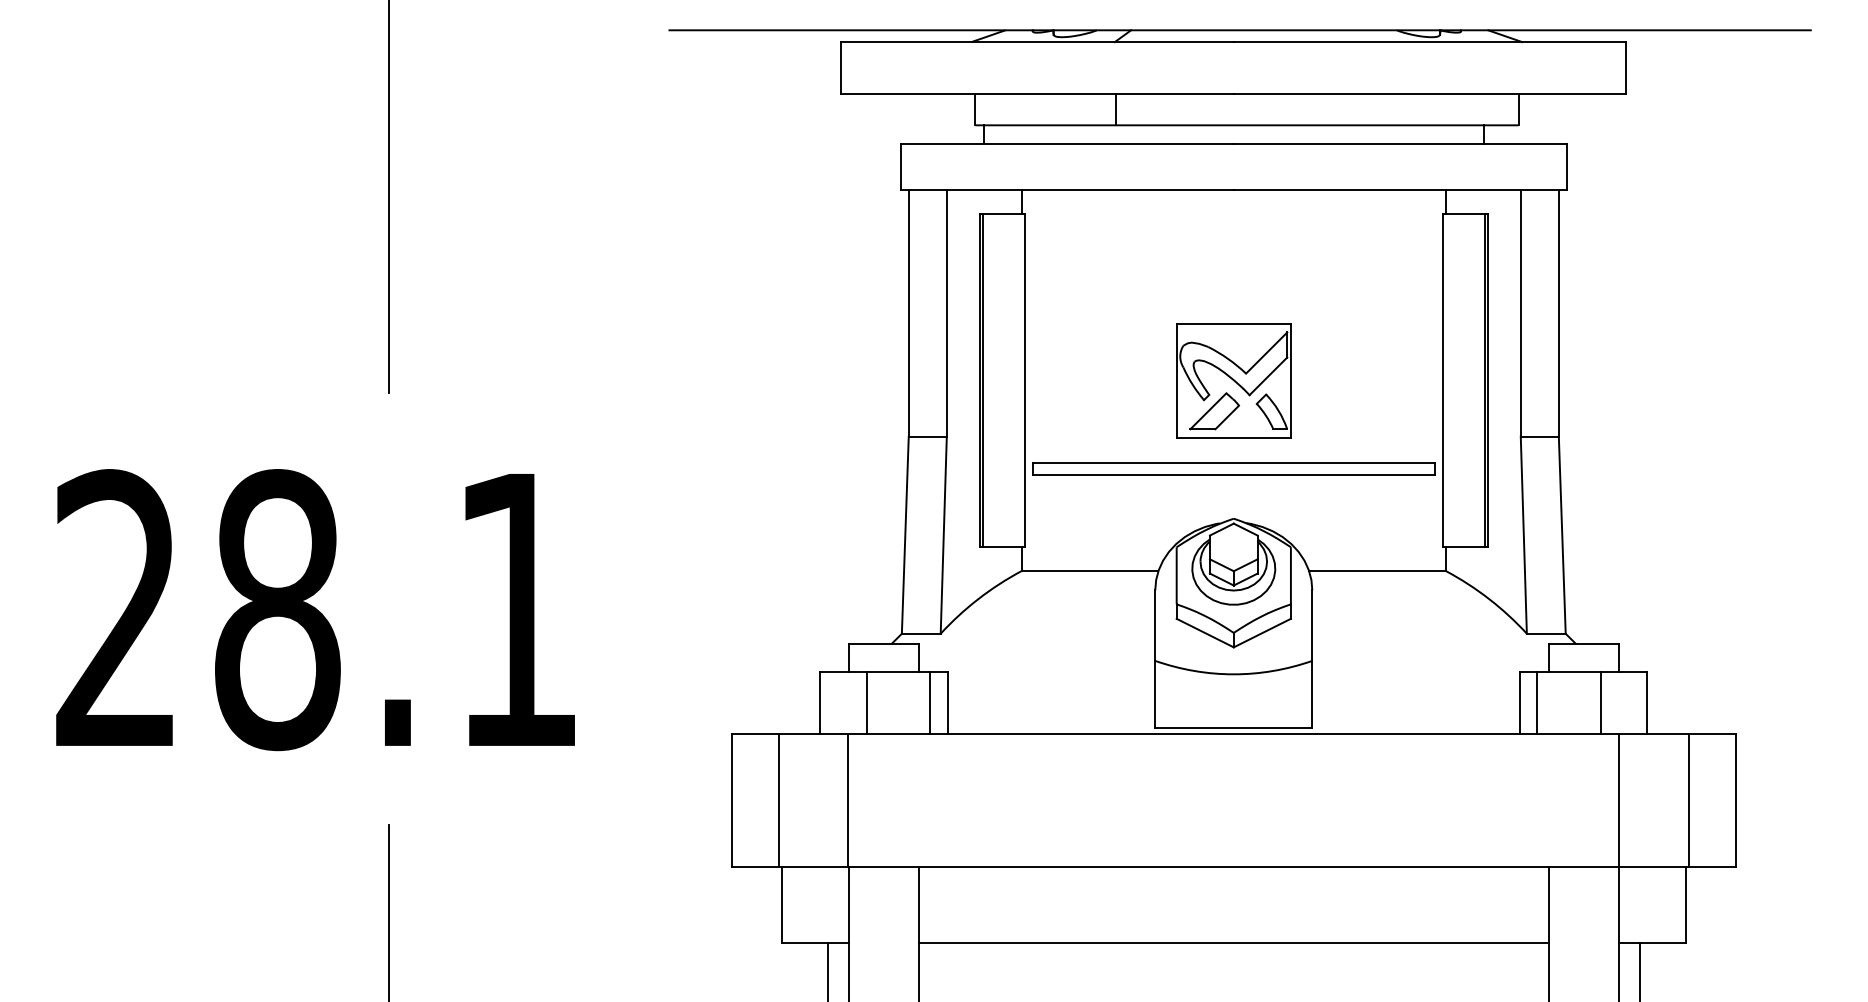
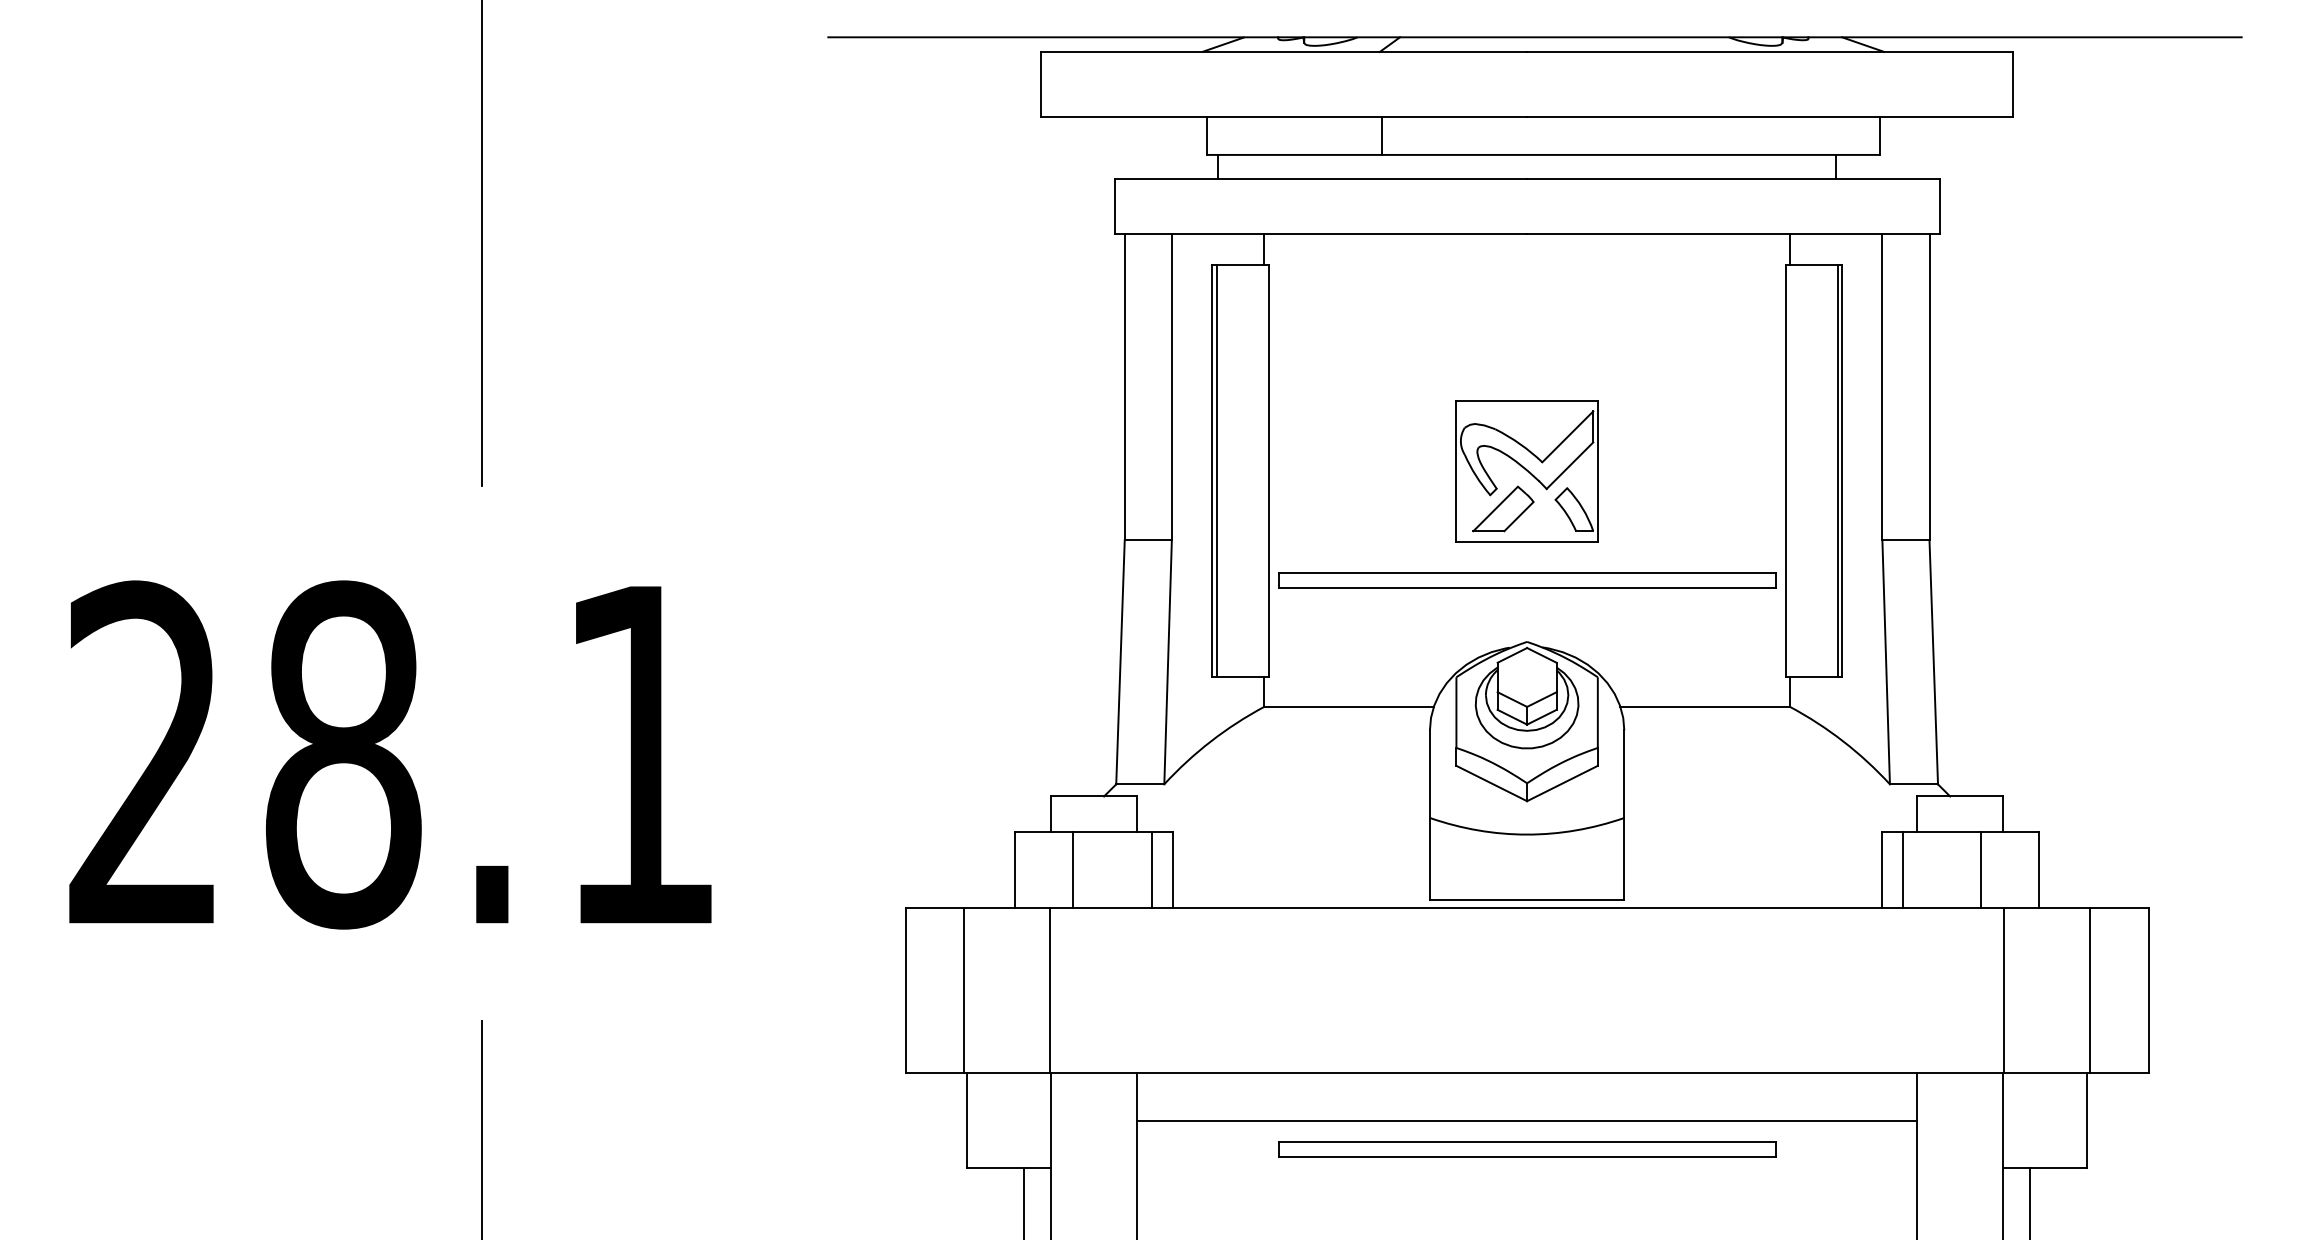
part: (1234, 928) -> (1527, 1149), added
line: (1233, 943) -> (1526, 1120), moved

